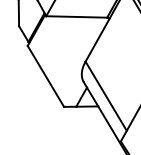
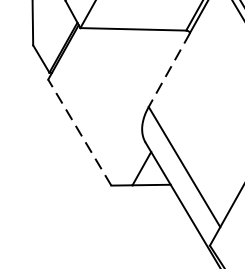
line: (97, 40) -> (169, 70), solid -> dashed
line: (45, 75) -> (79, 131), solid -> dashed

